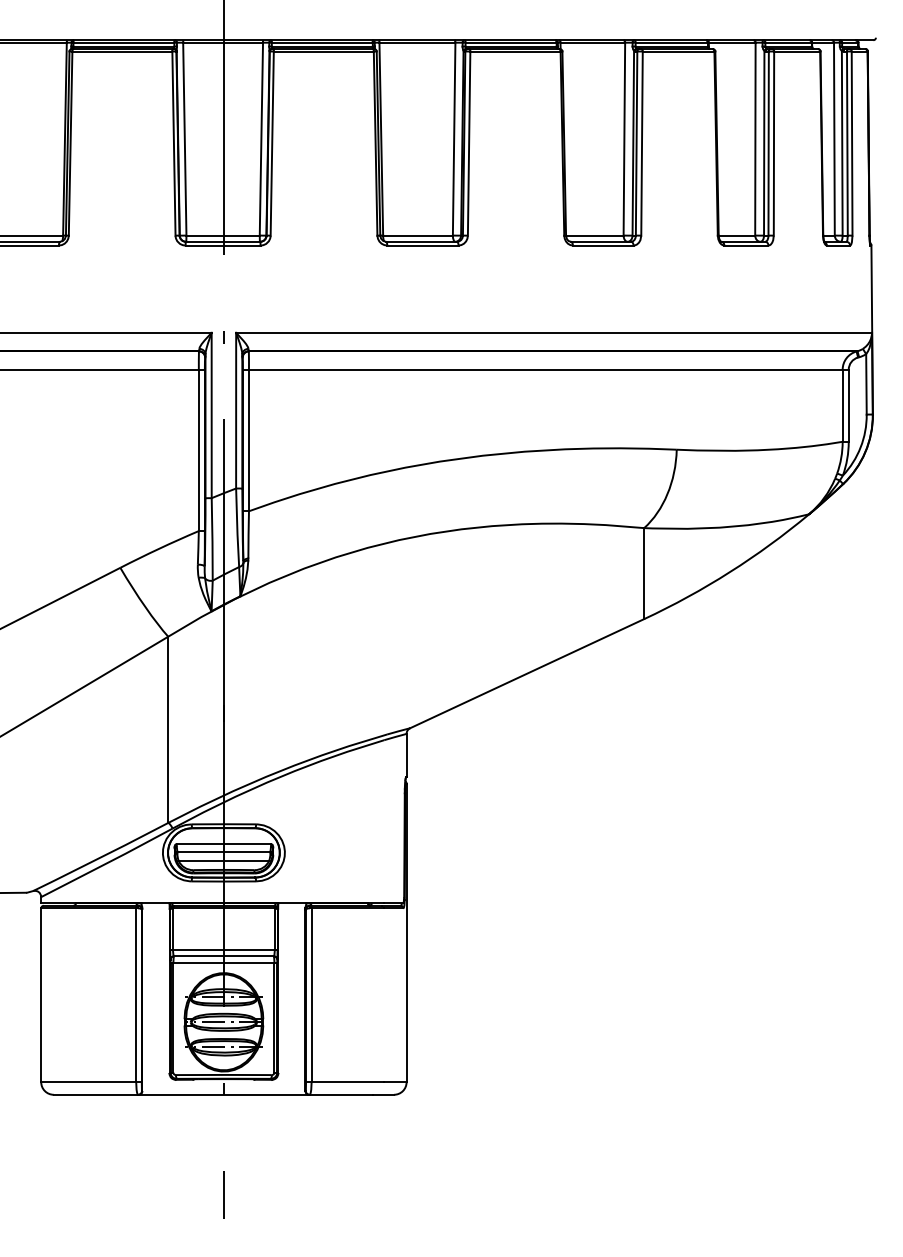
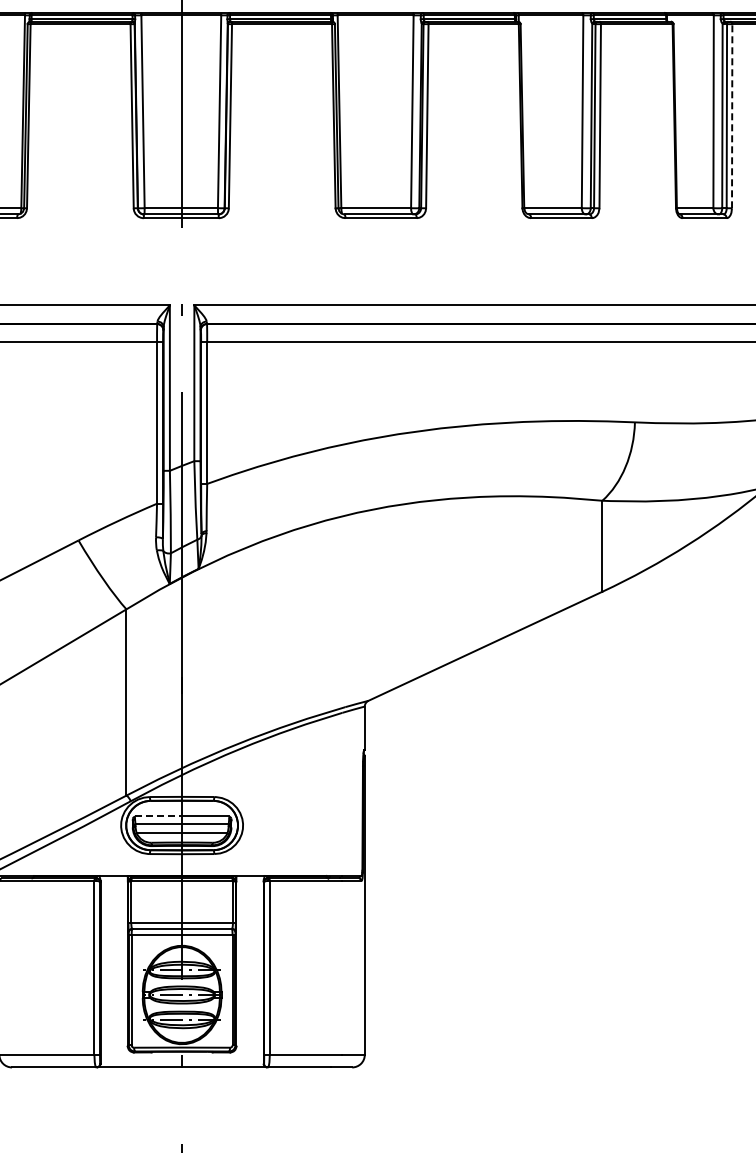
line: (773, 143) -> (731, 116), solid -> dashed
line: (200, 843) -> (158, 816), solid -> dashed

